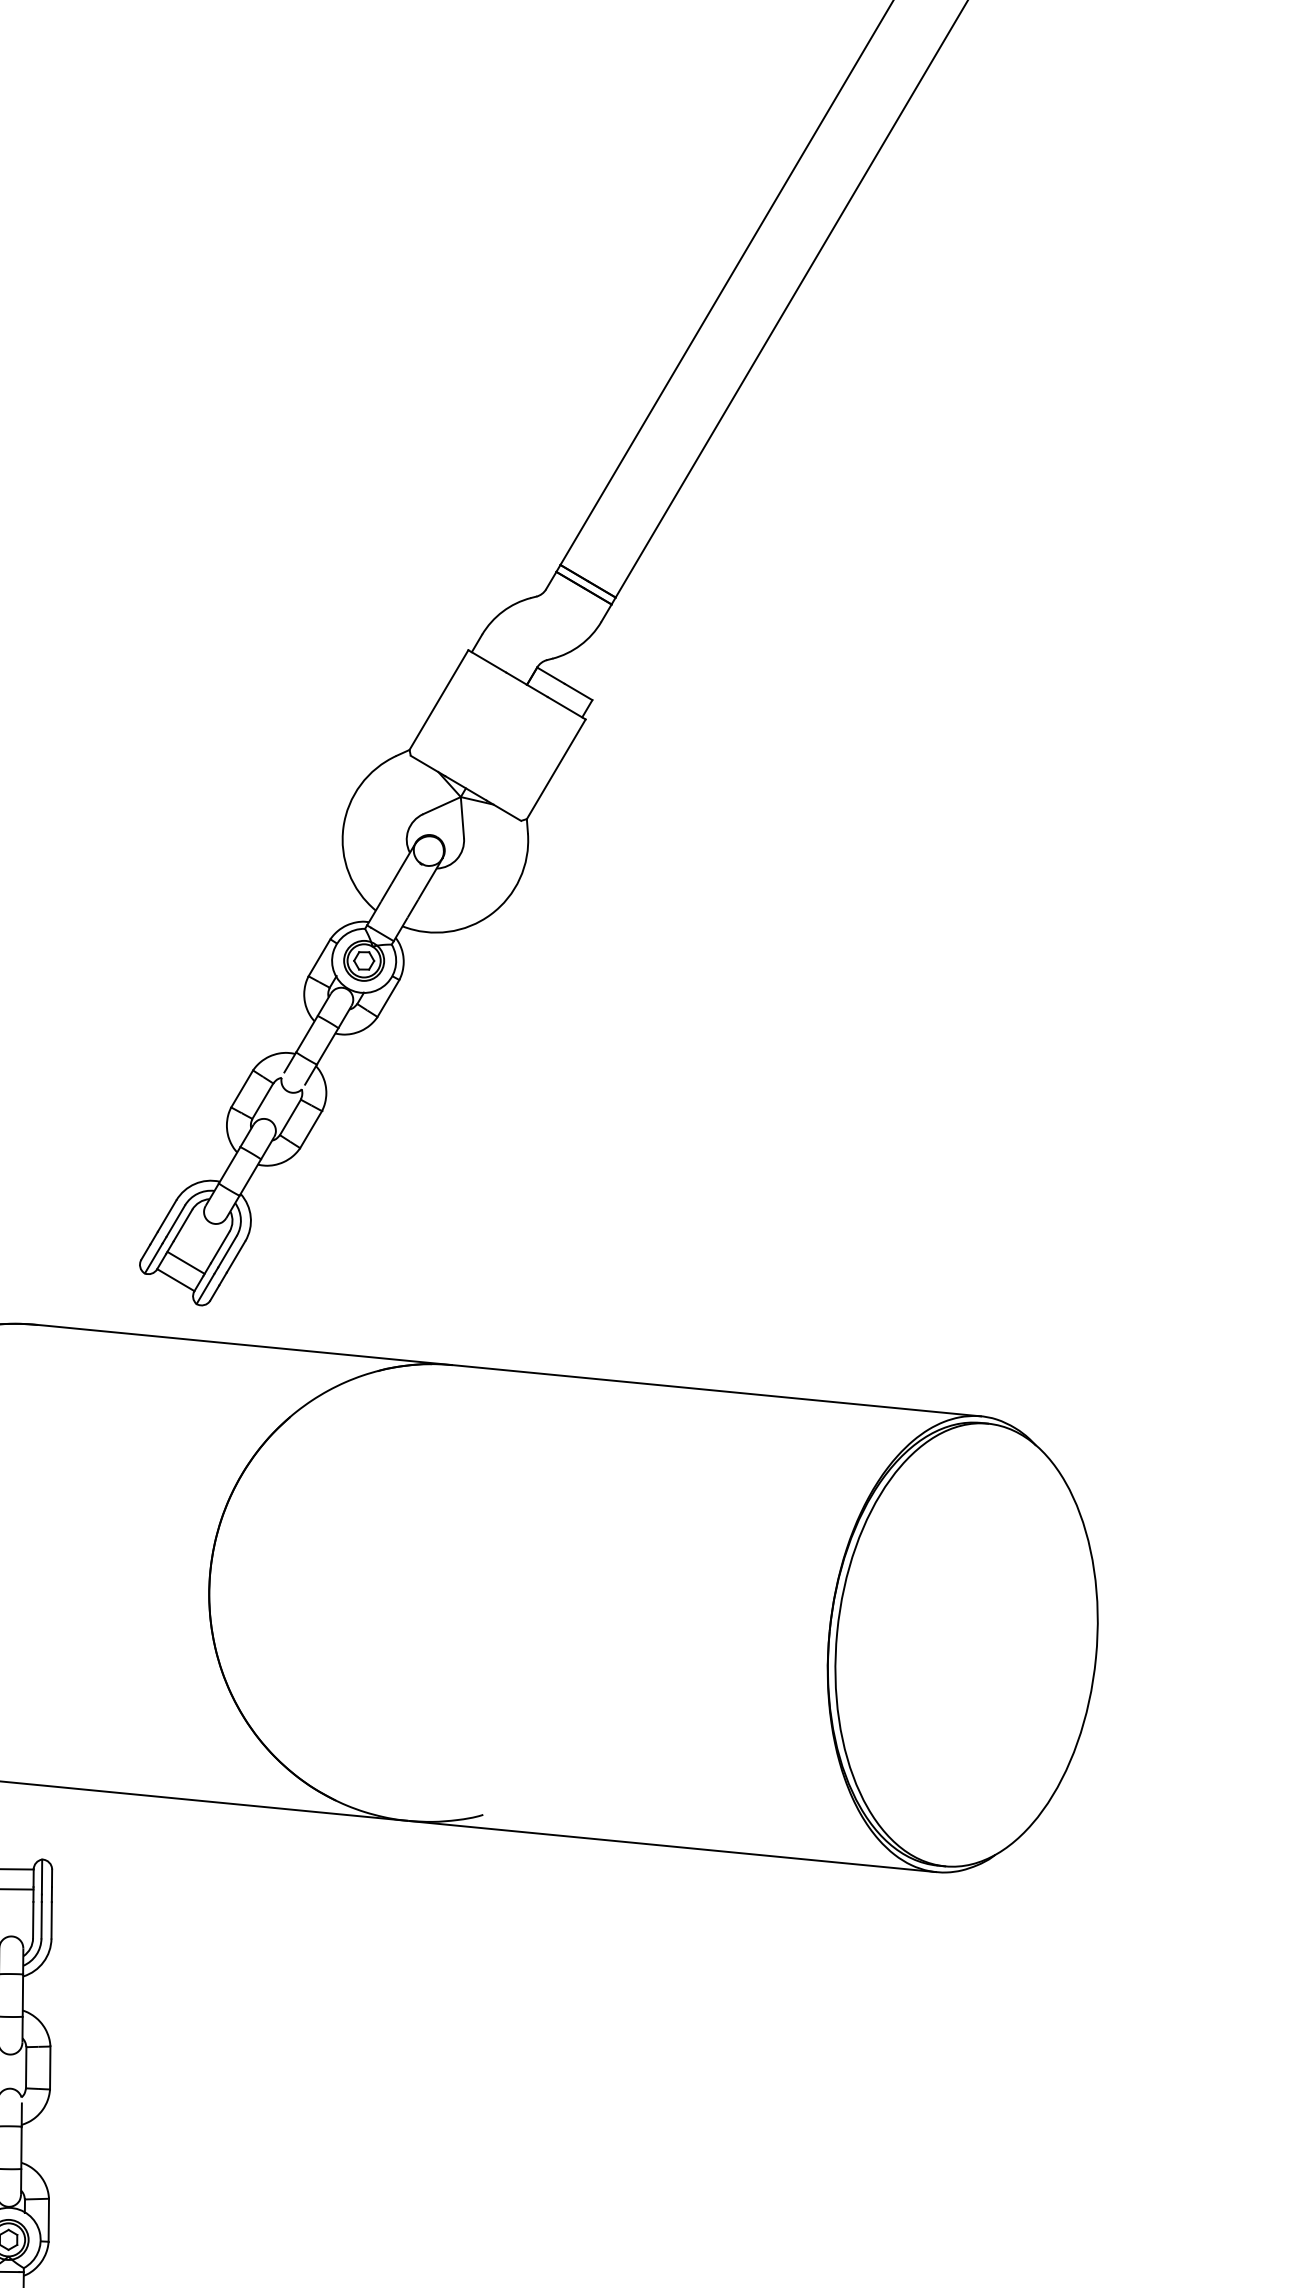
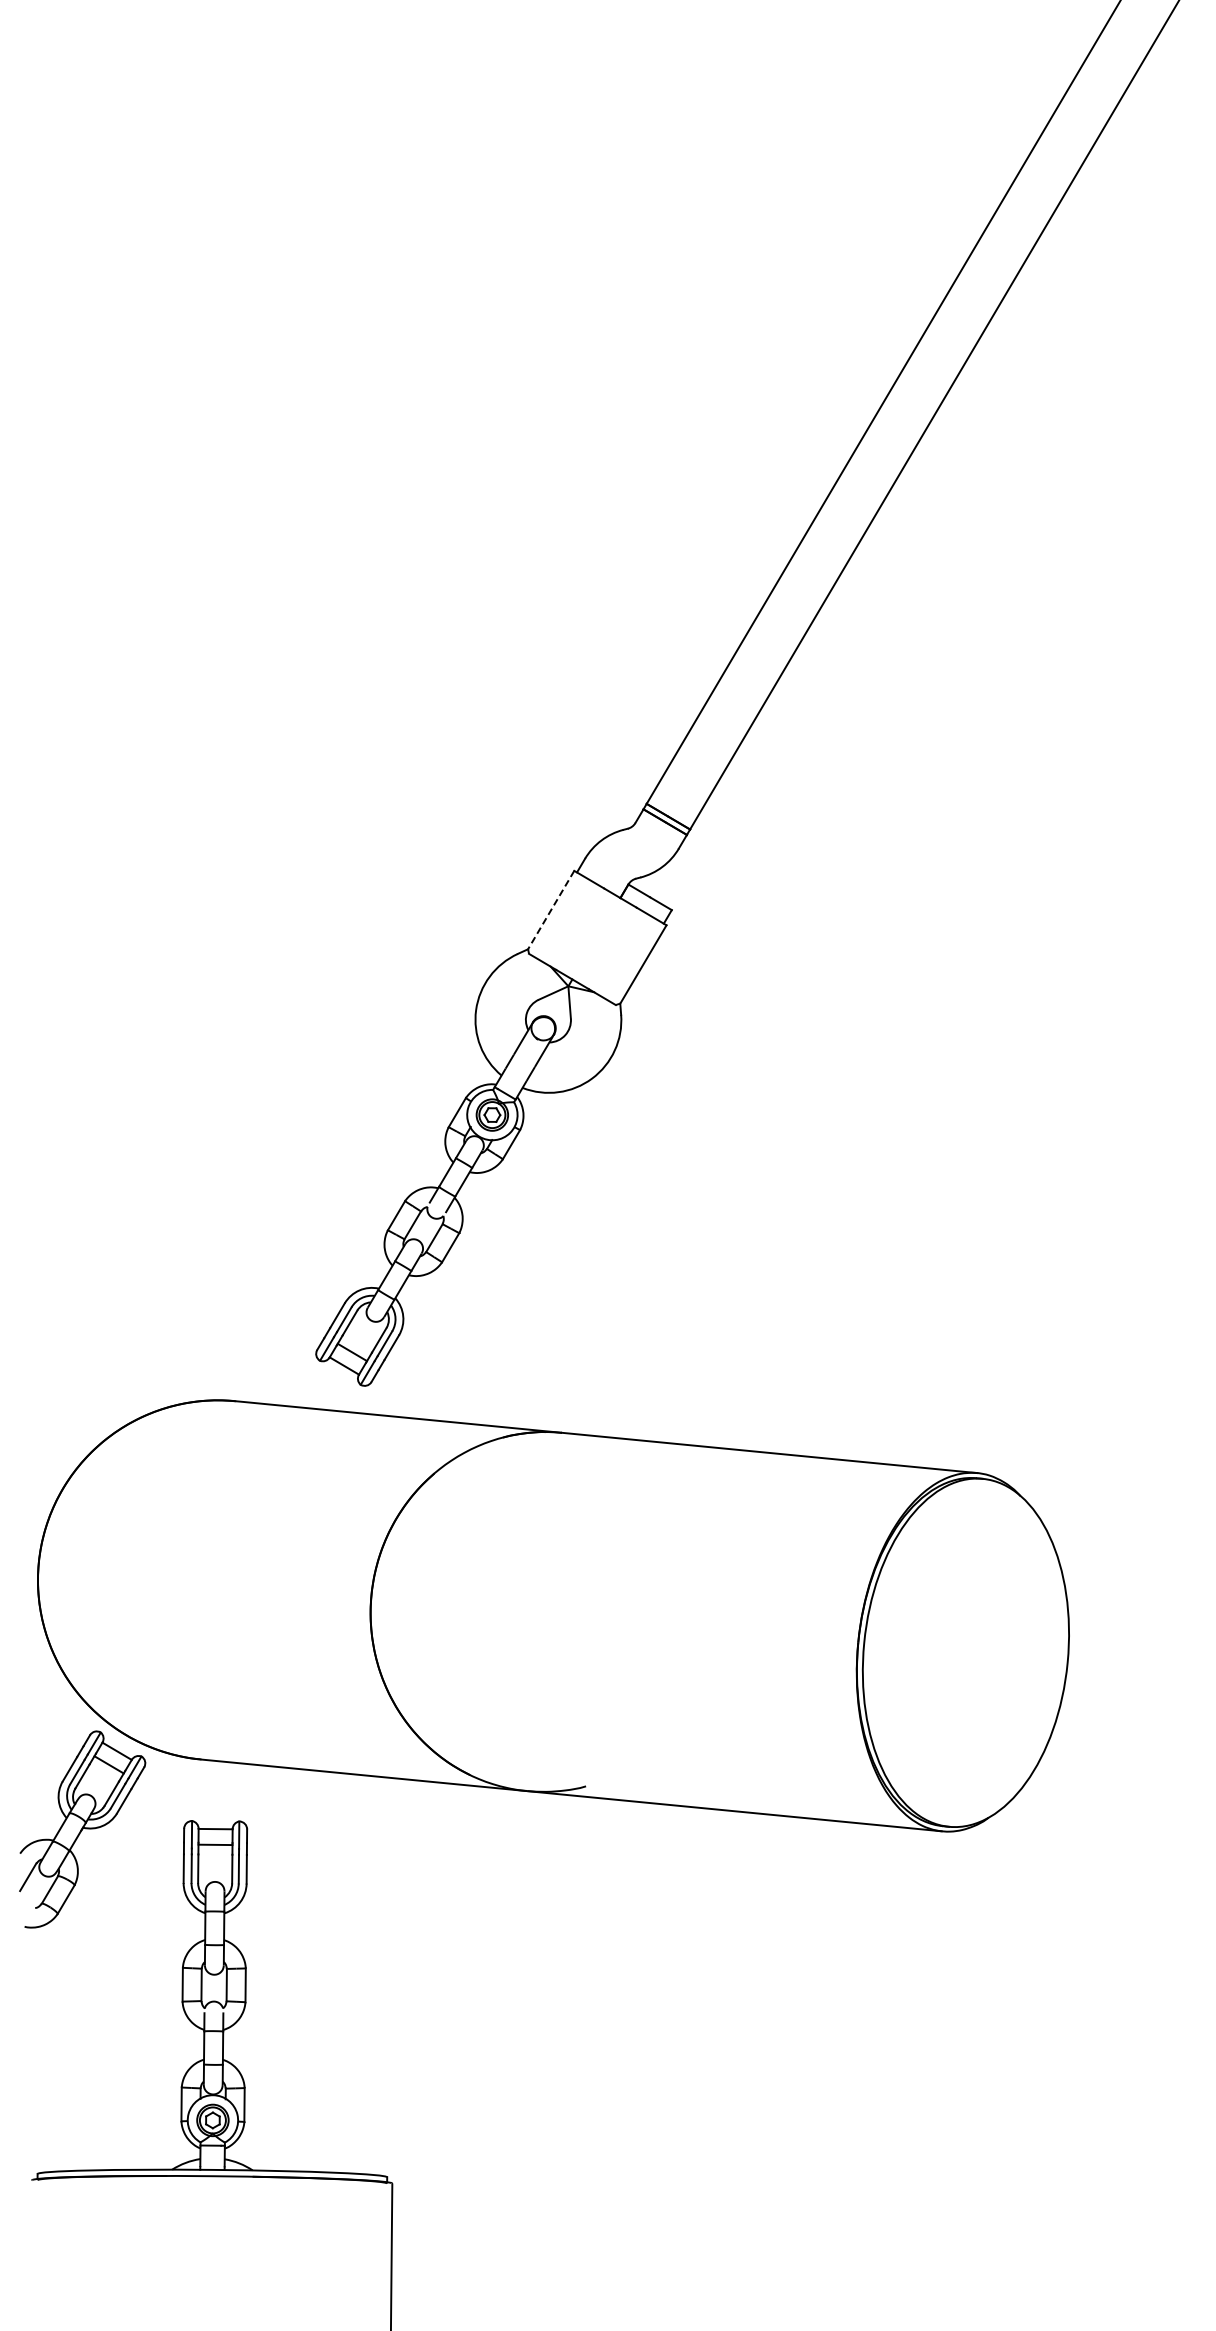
line: (439, 700) -> (551, 910), solid -> dashed

